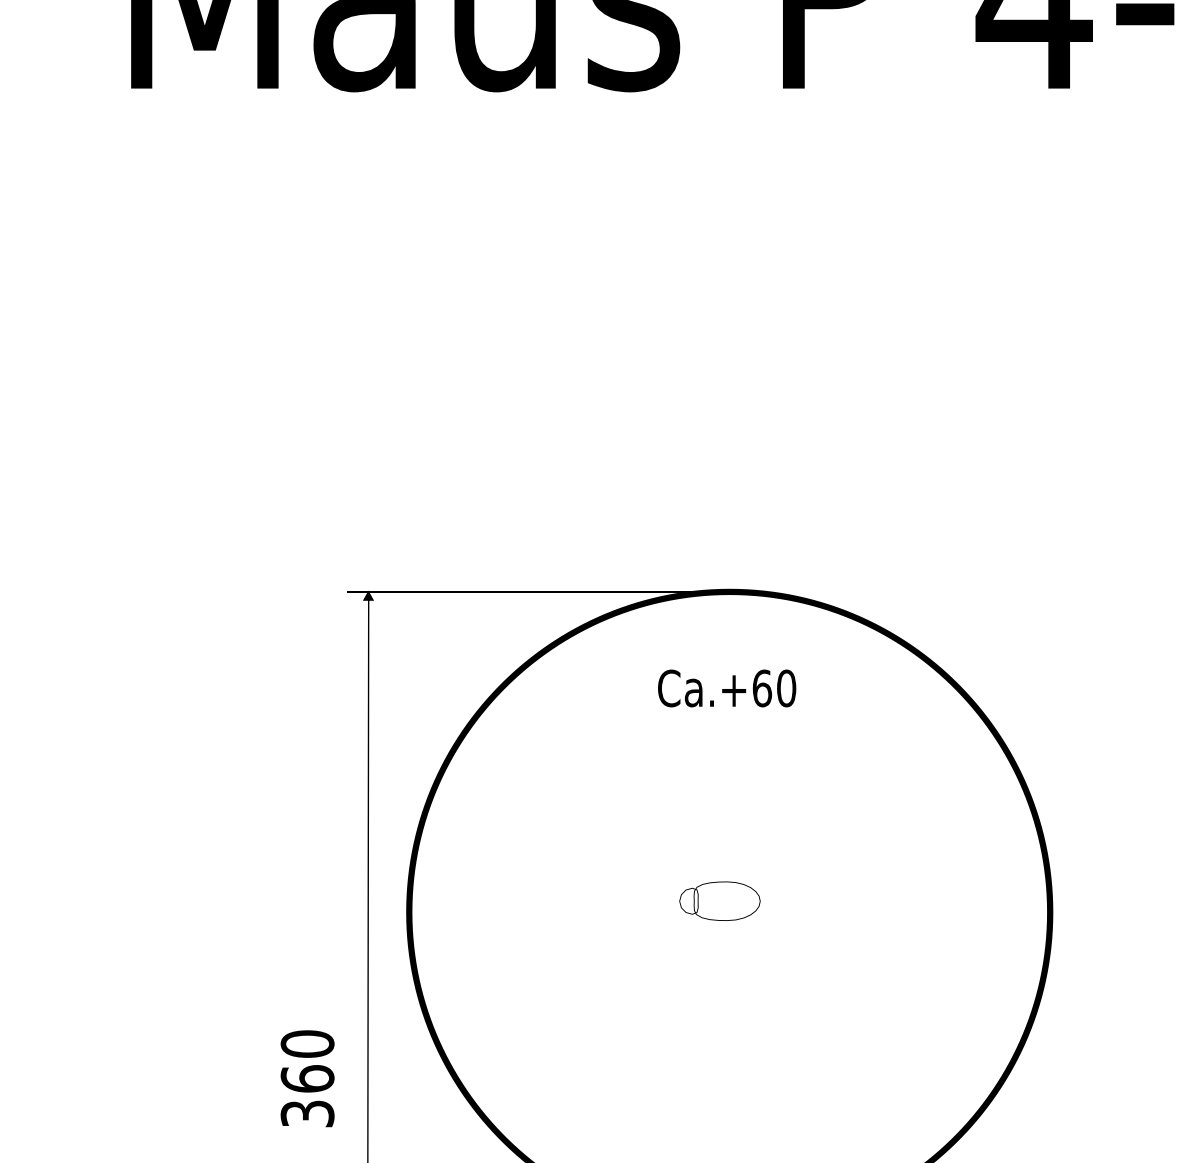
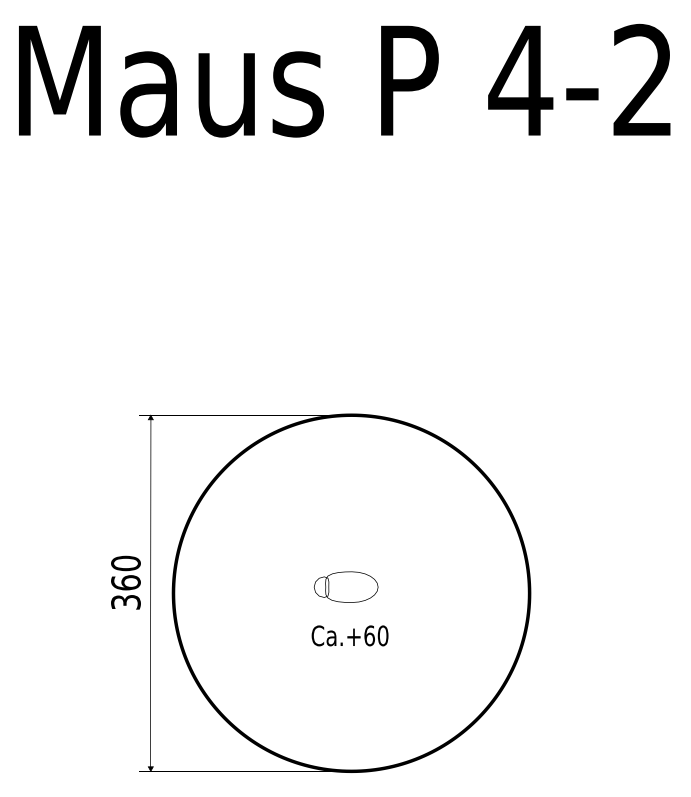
text: (726, 687) -> (349, 635), moved
part: (718, 900) -> (345, 586), size x1.43
text: (306, 1078) -> (125, 582), moved

